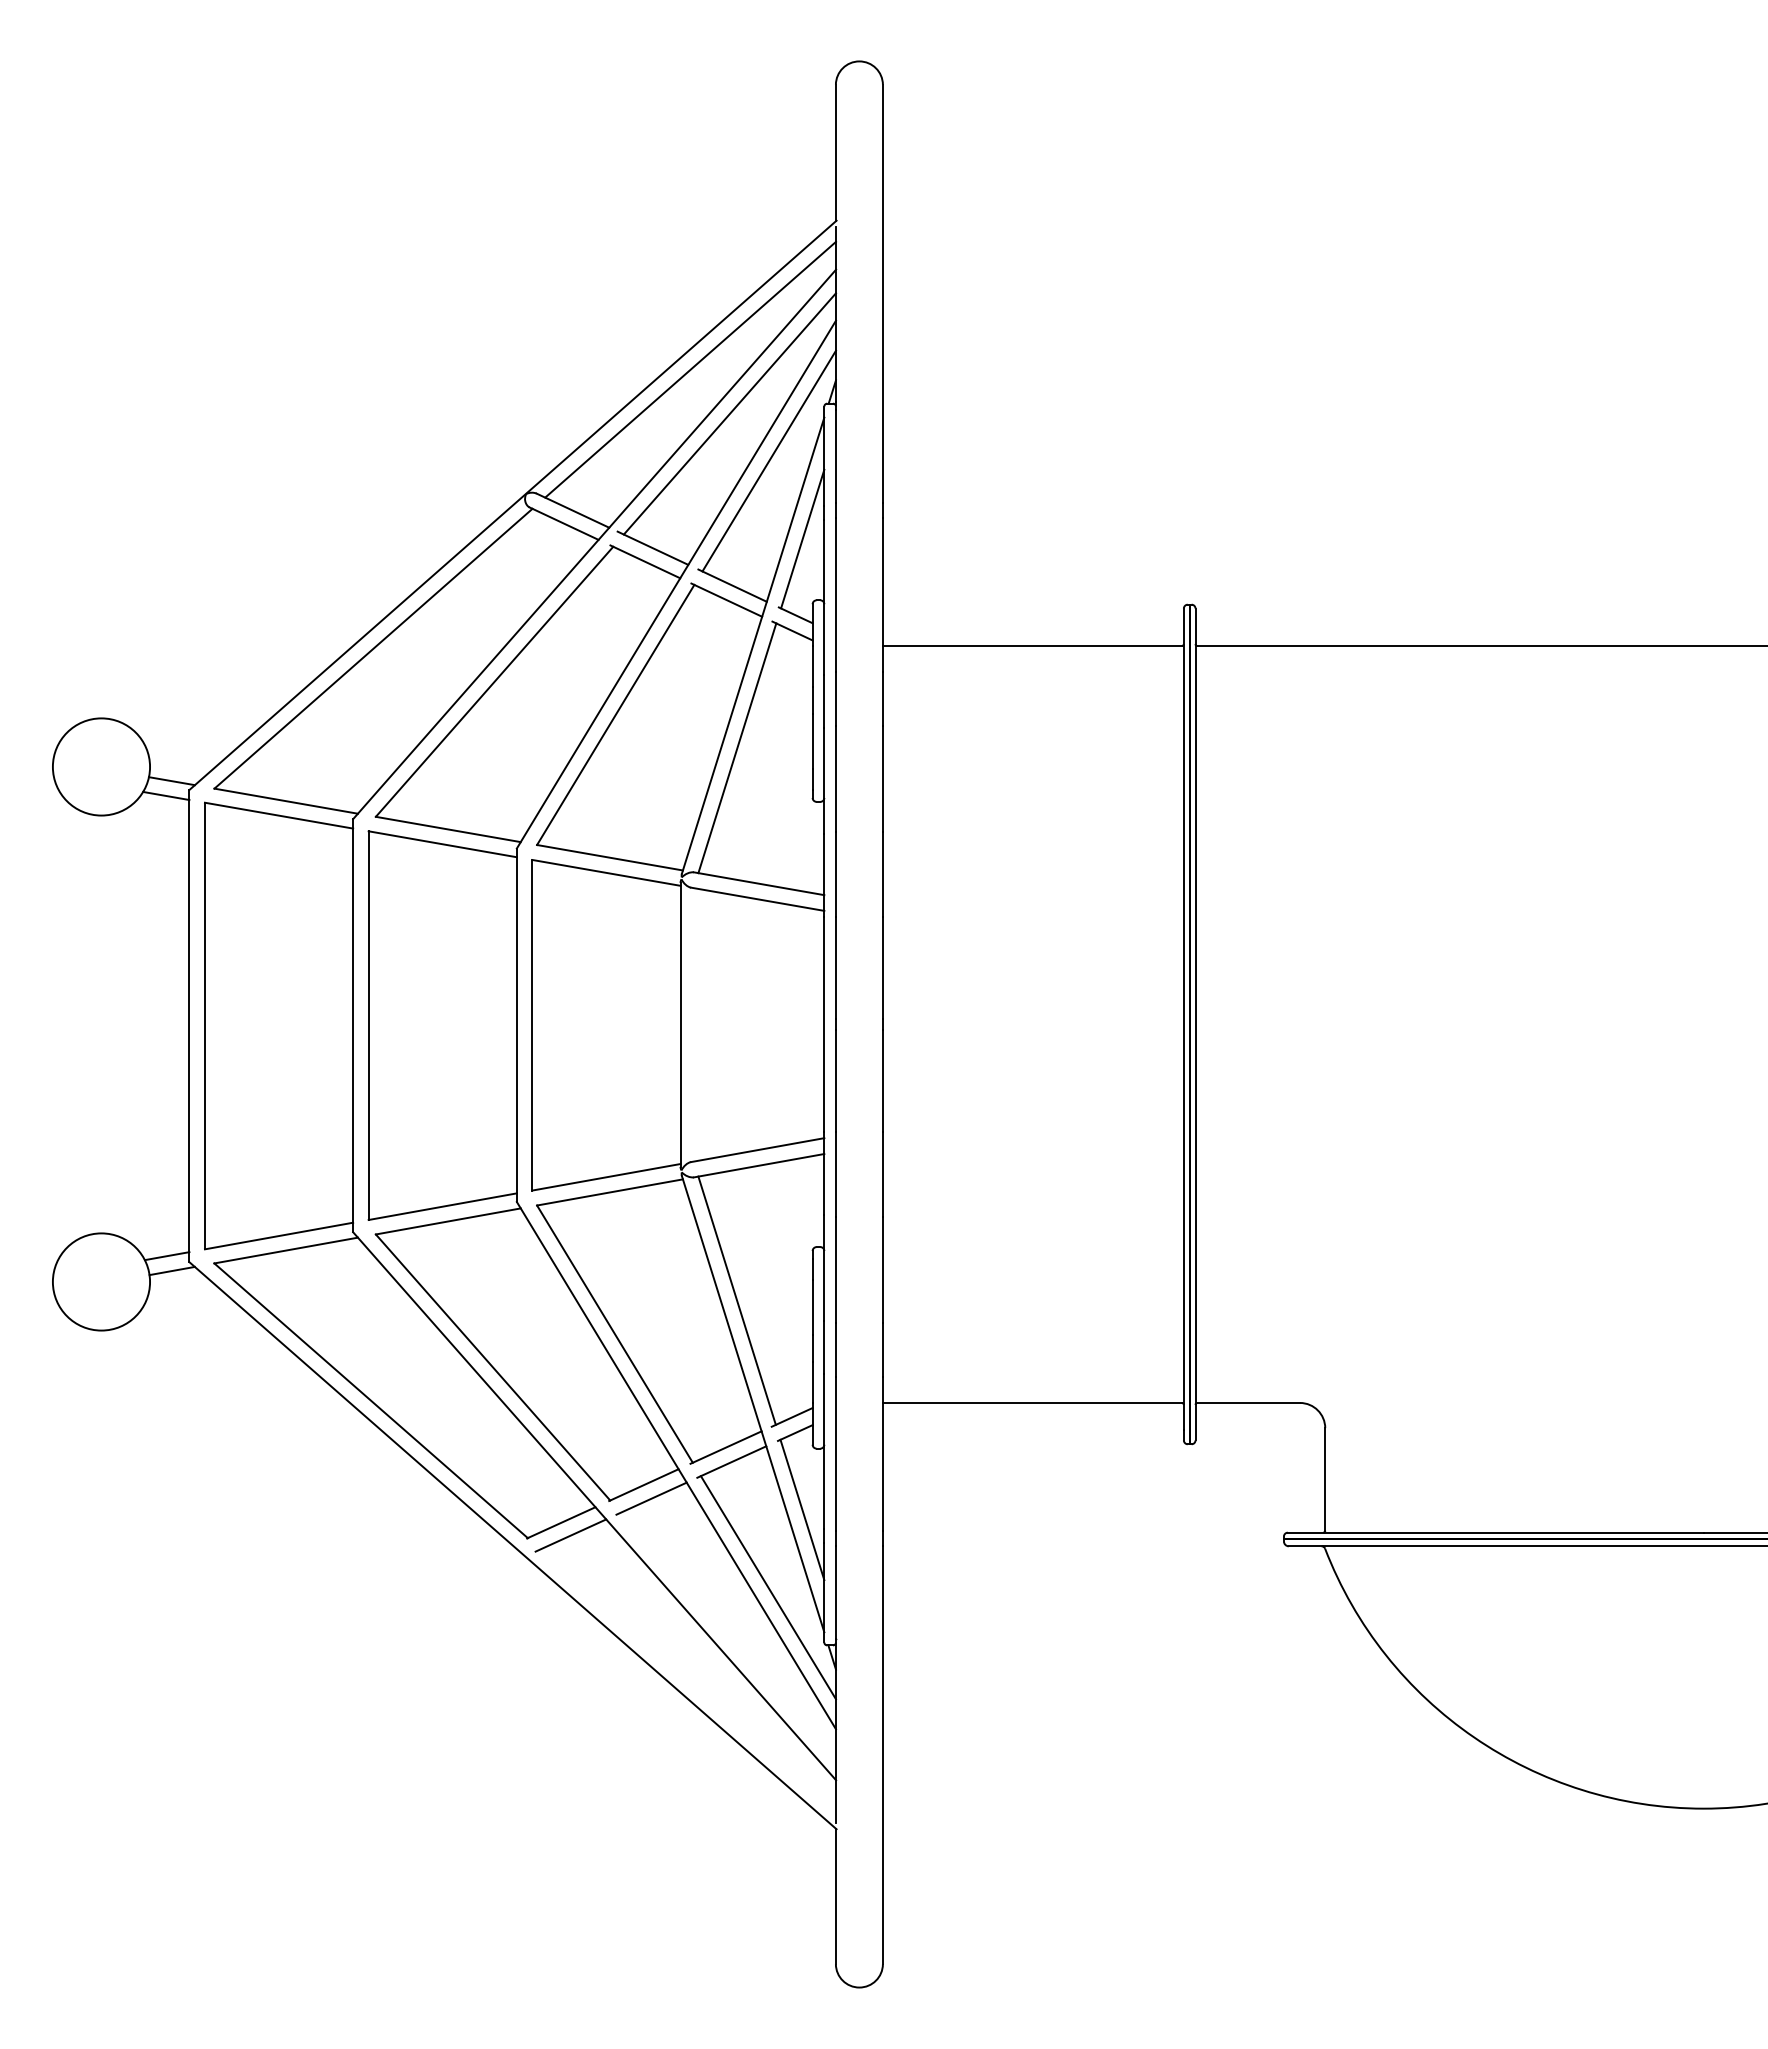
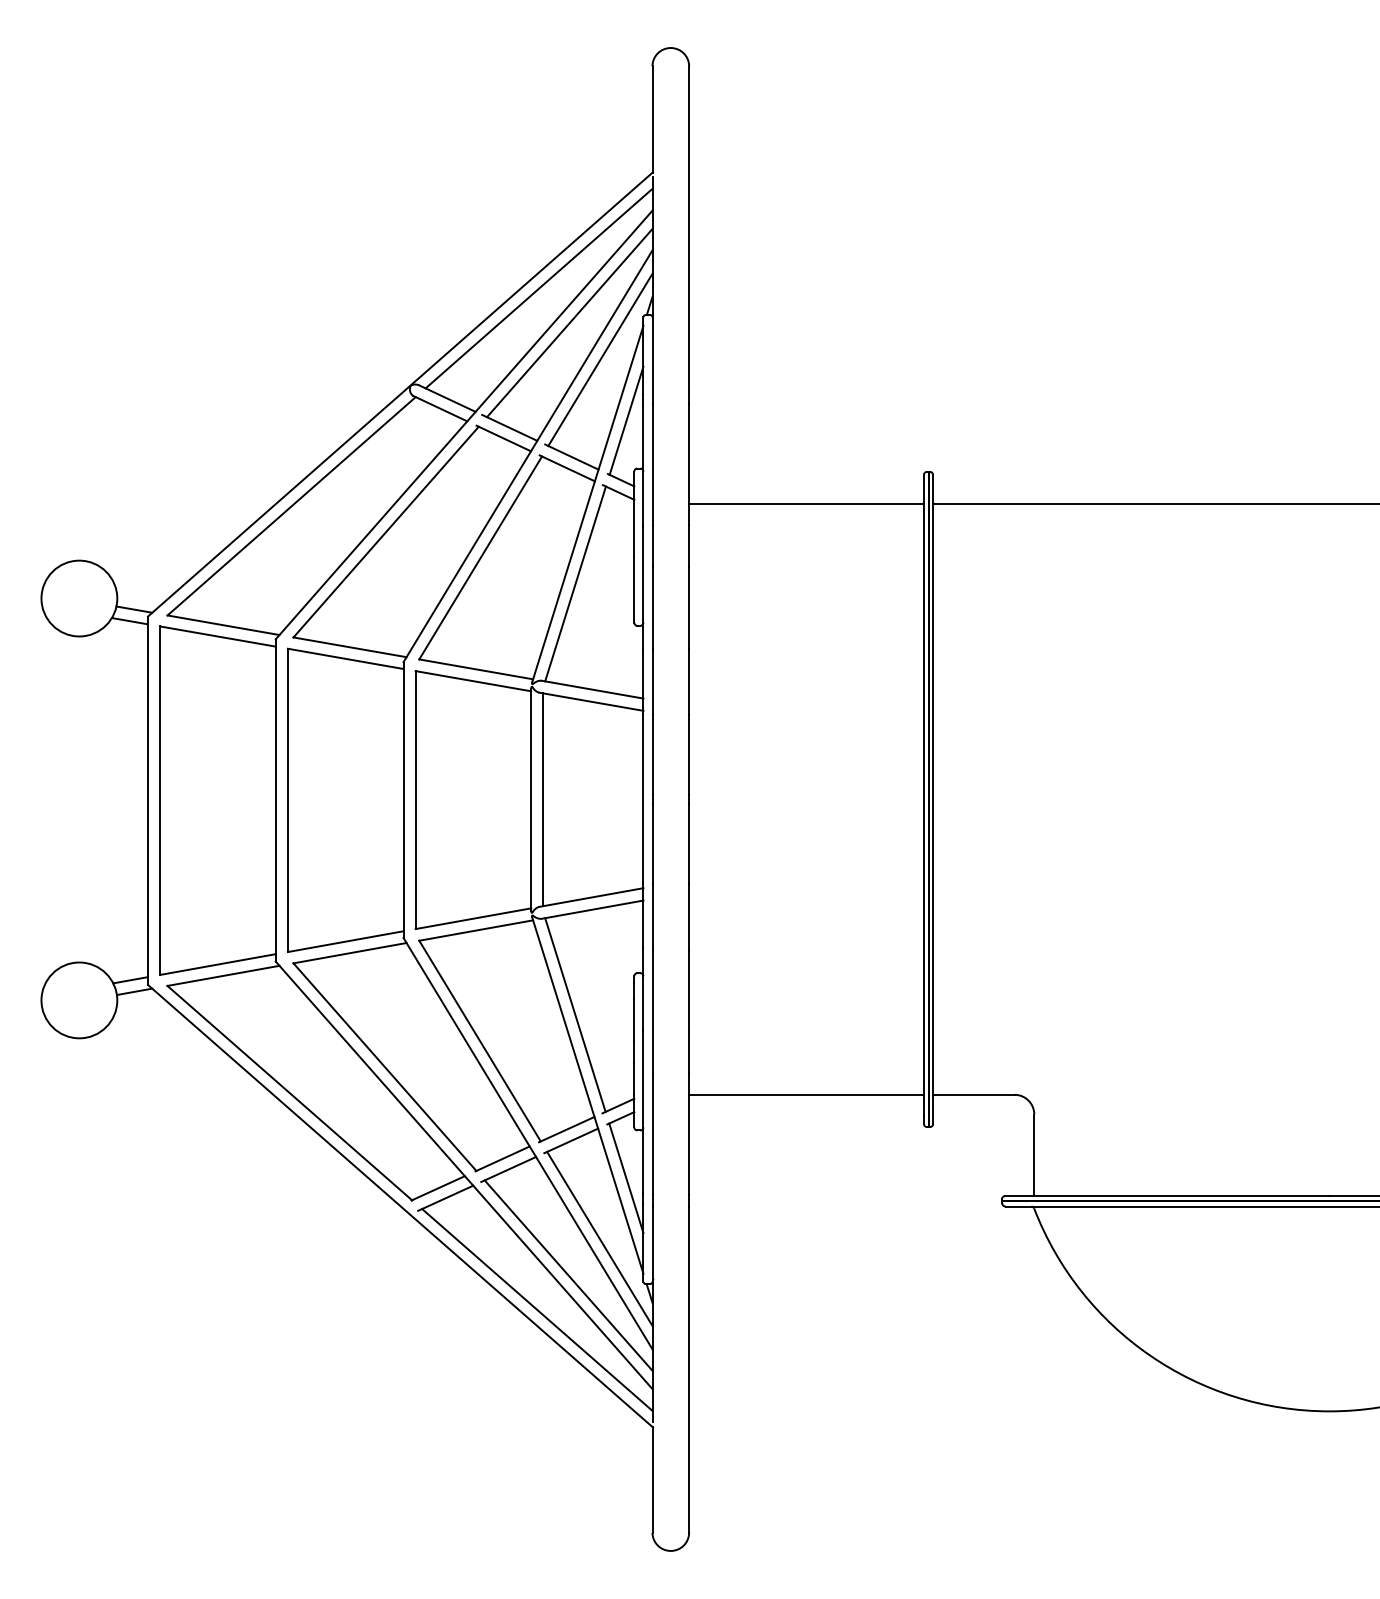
line: (696, 1024) -> (543, 799), added
line: (727, 1634) -> (567, 1275), added
line: (687, 1678) -> (536, 1309), added

